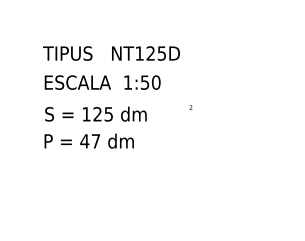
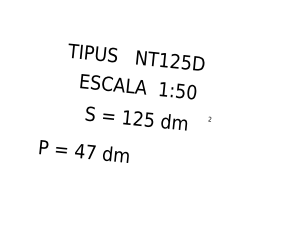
text: (102, 82) -> (138, 86), moved
text: (95, 113) -> (136, 117), moved
text: (88, 140) -> (83, 150), moved

